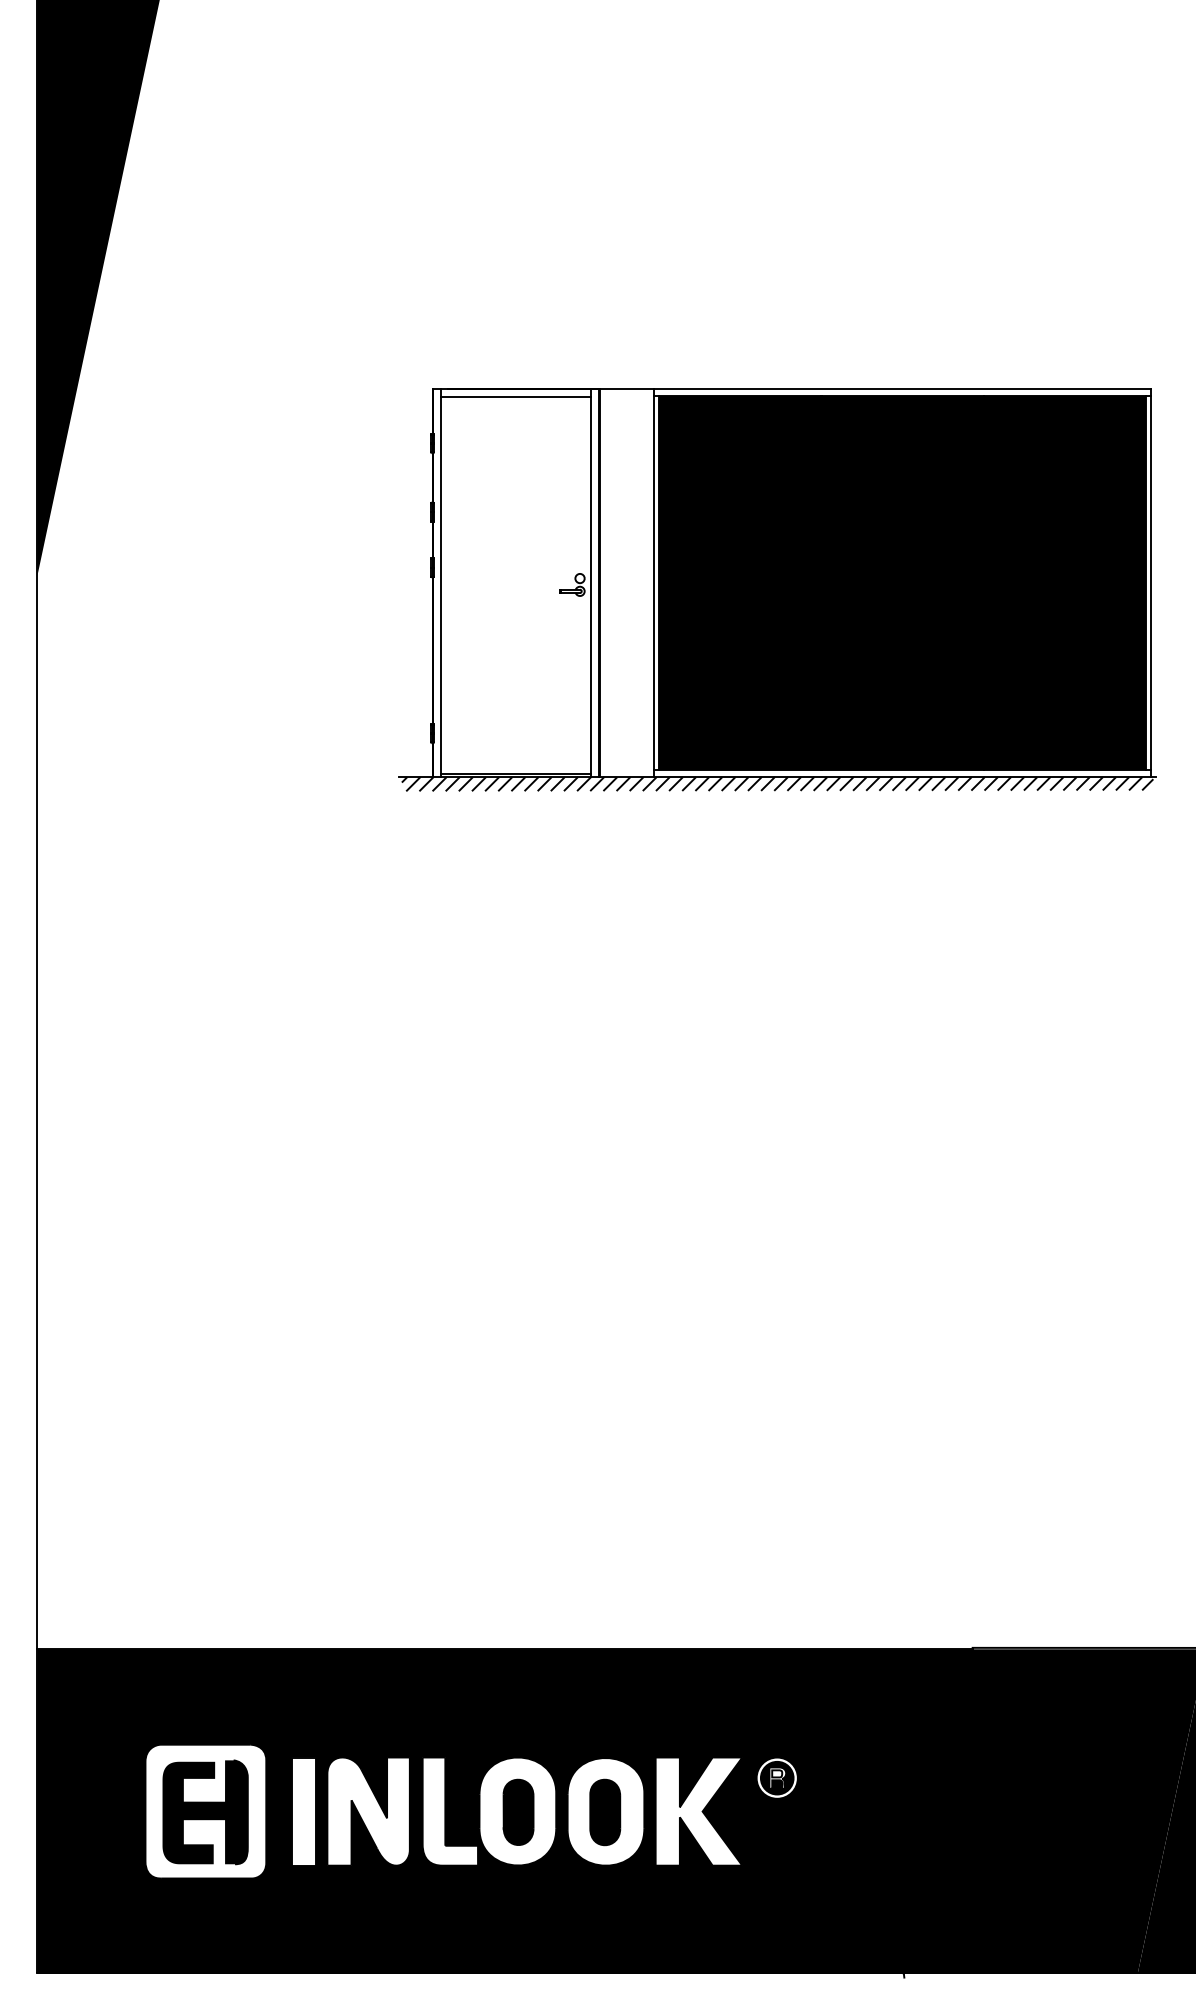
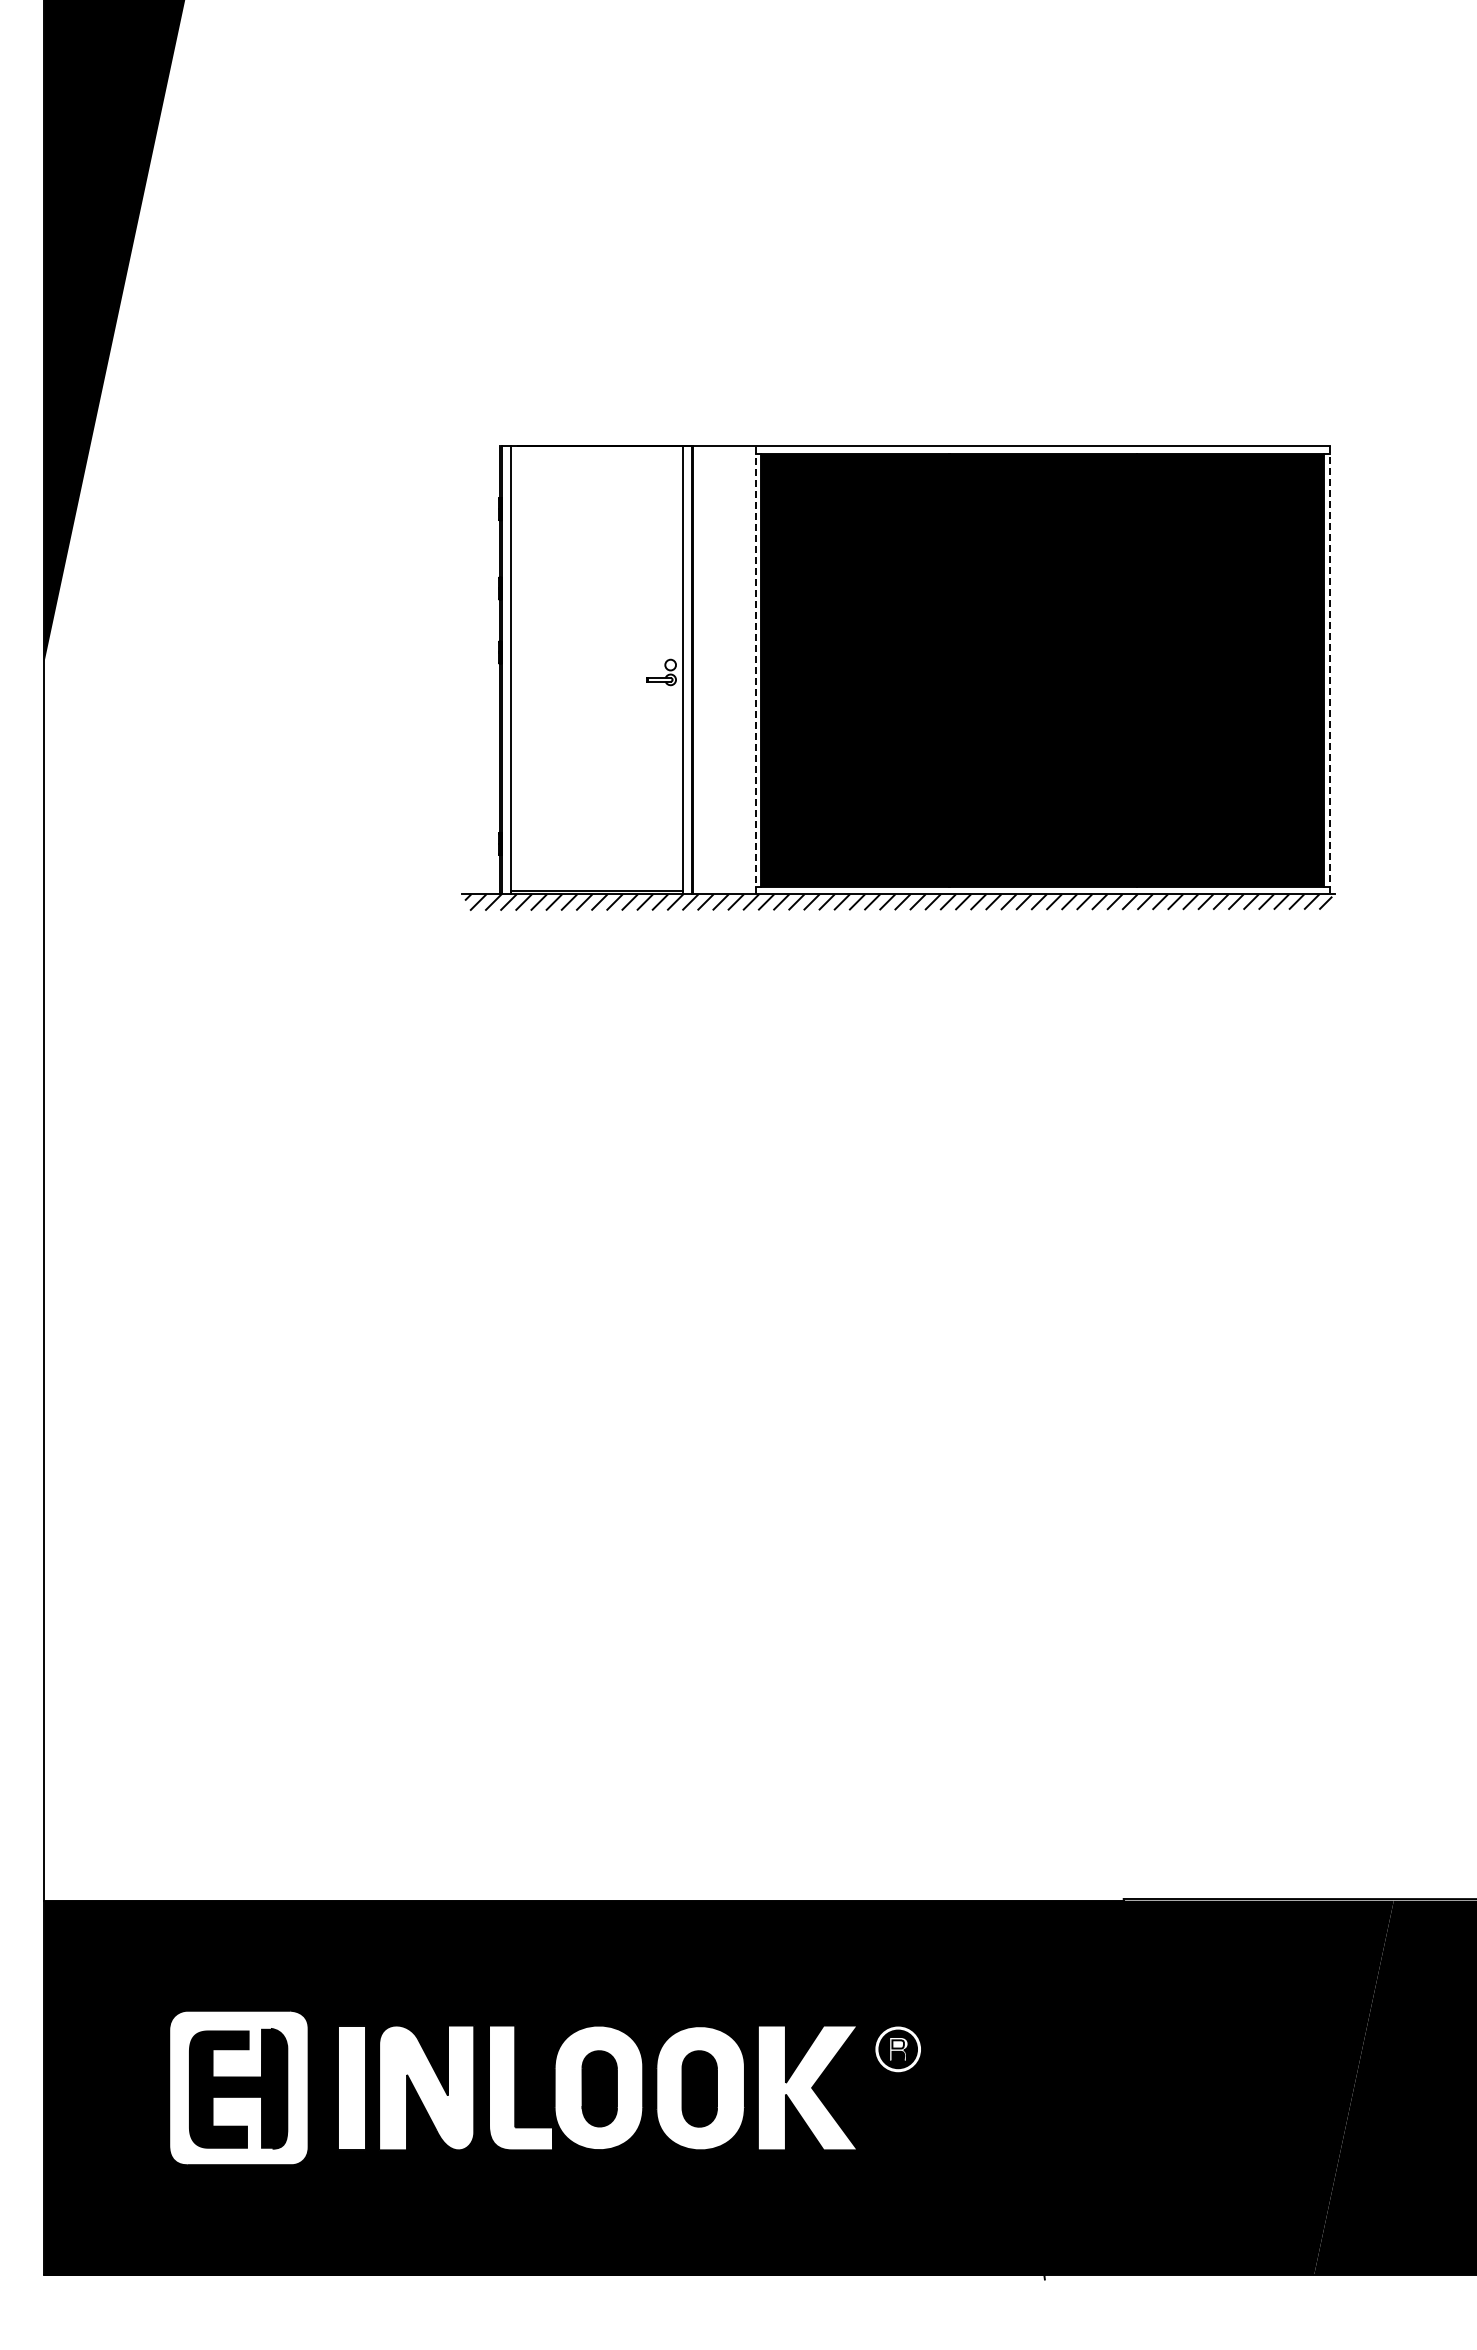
line: (515, 396) -> (596, 455), removed
line: (653, 583) -> (755, 670), solid -> dashed
line: (1150, 583) -> (1329, 670), solid -> dashed

